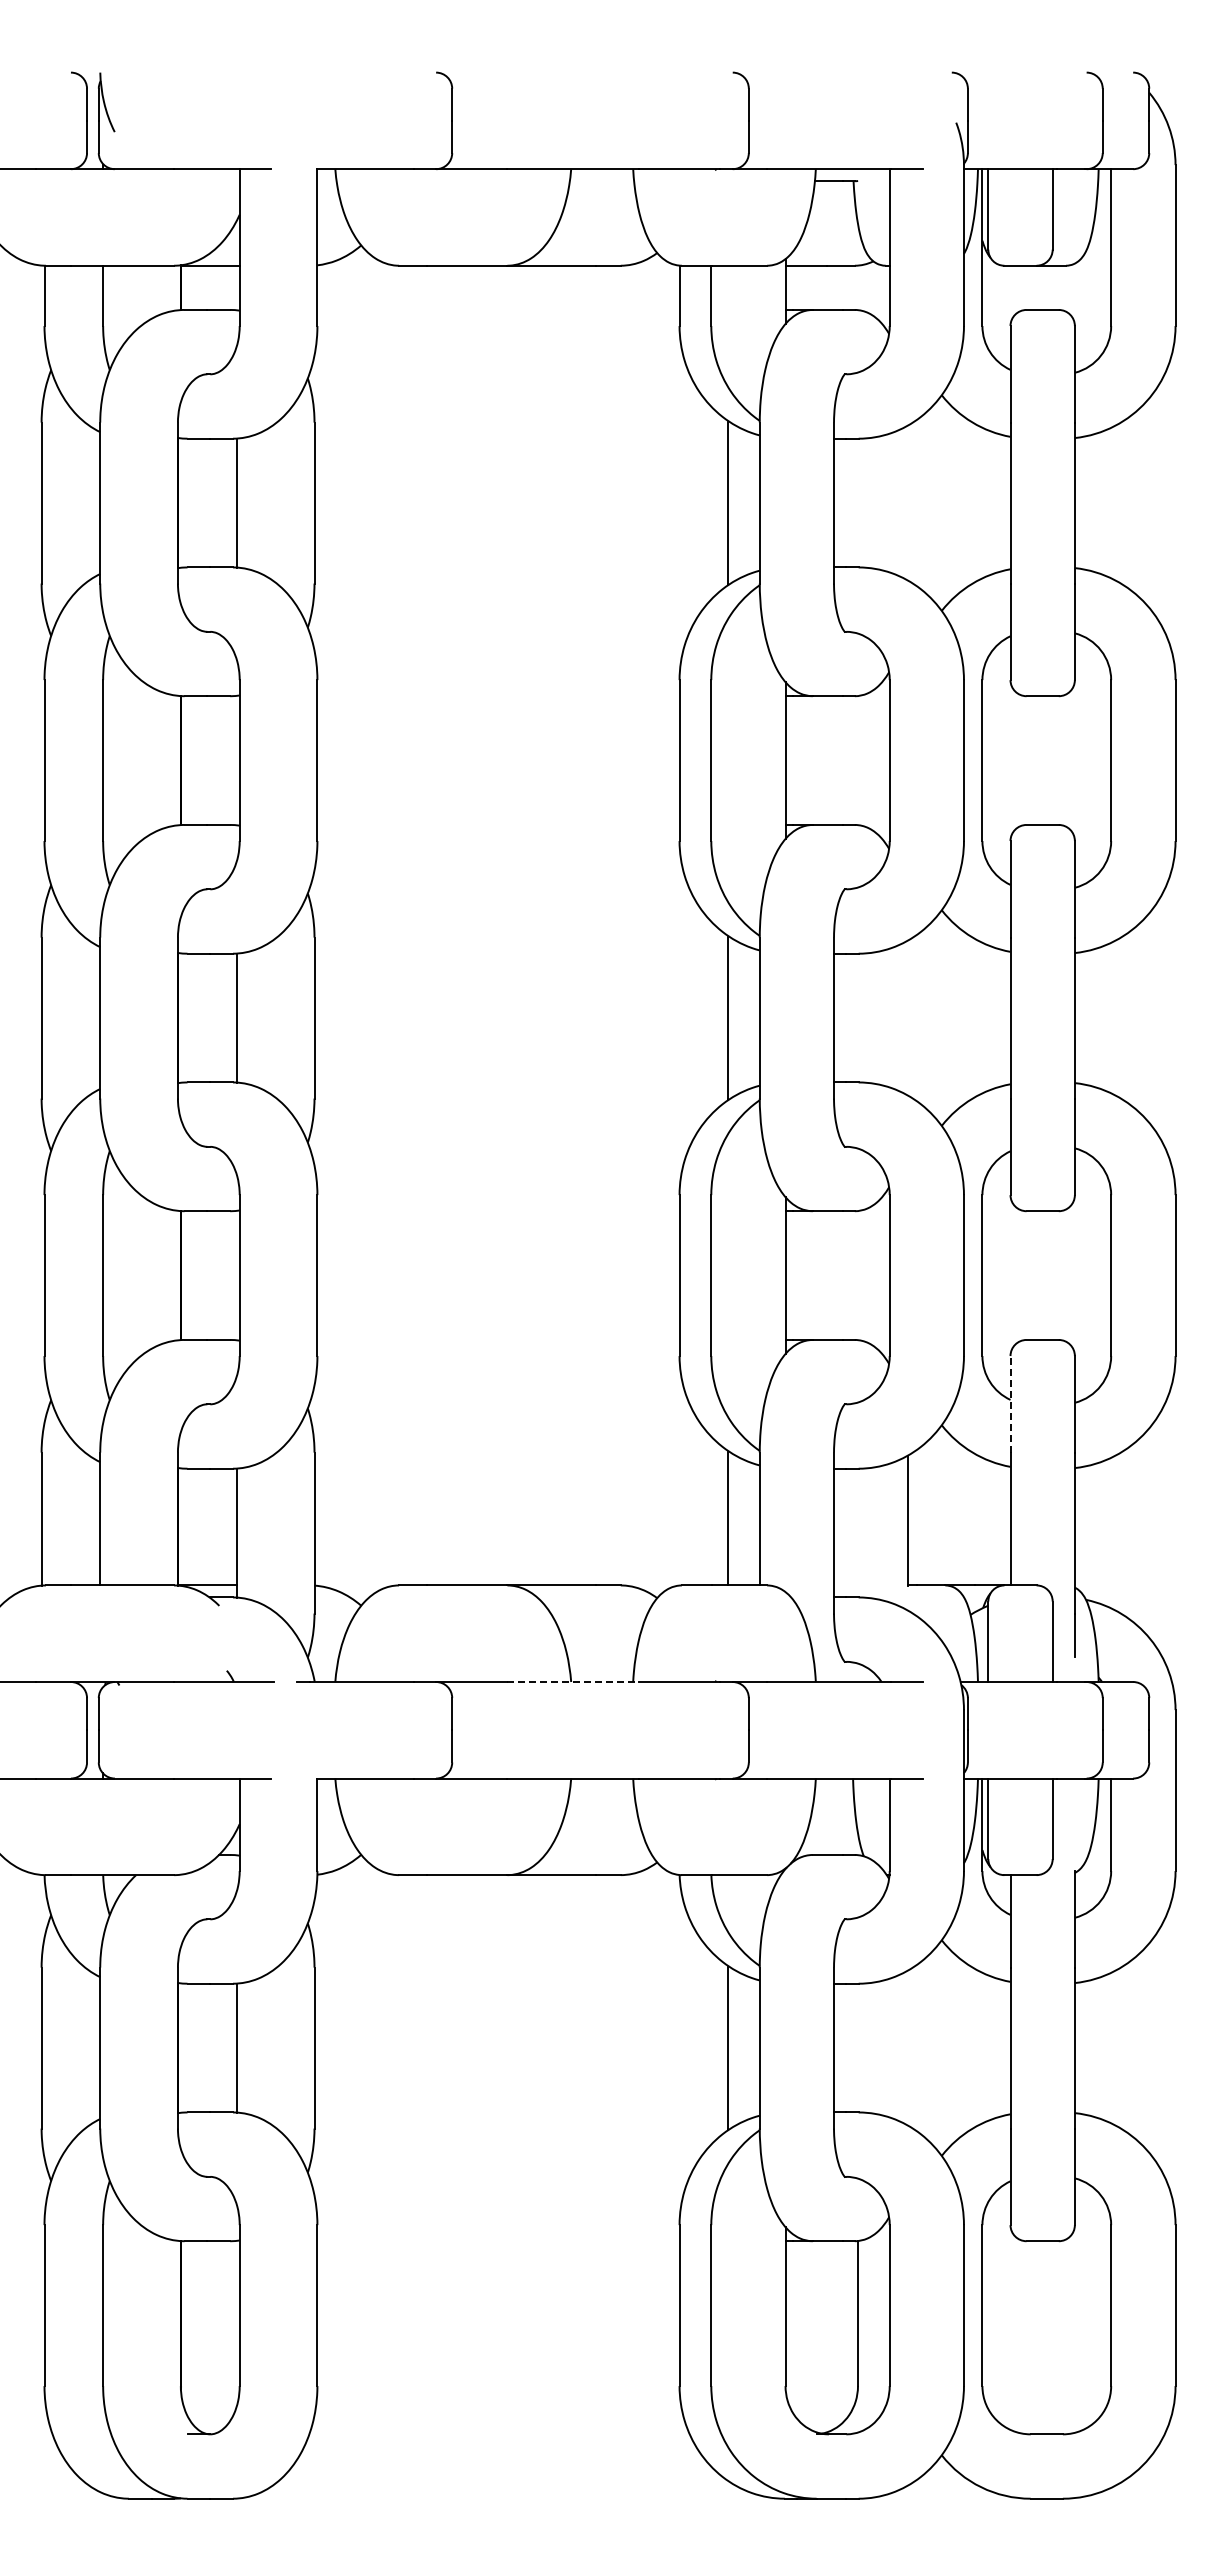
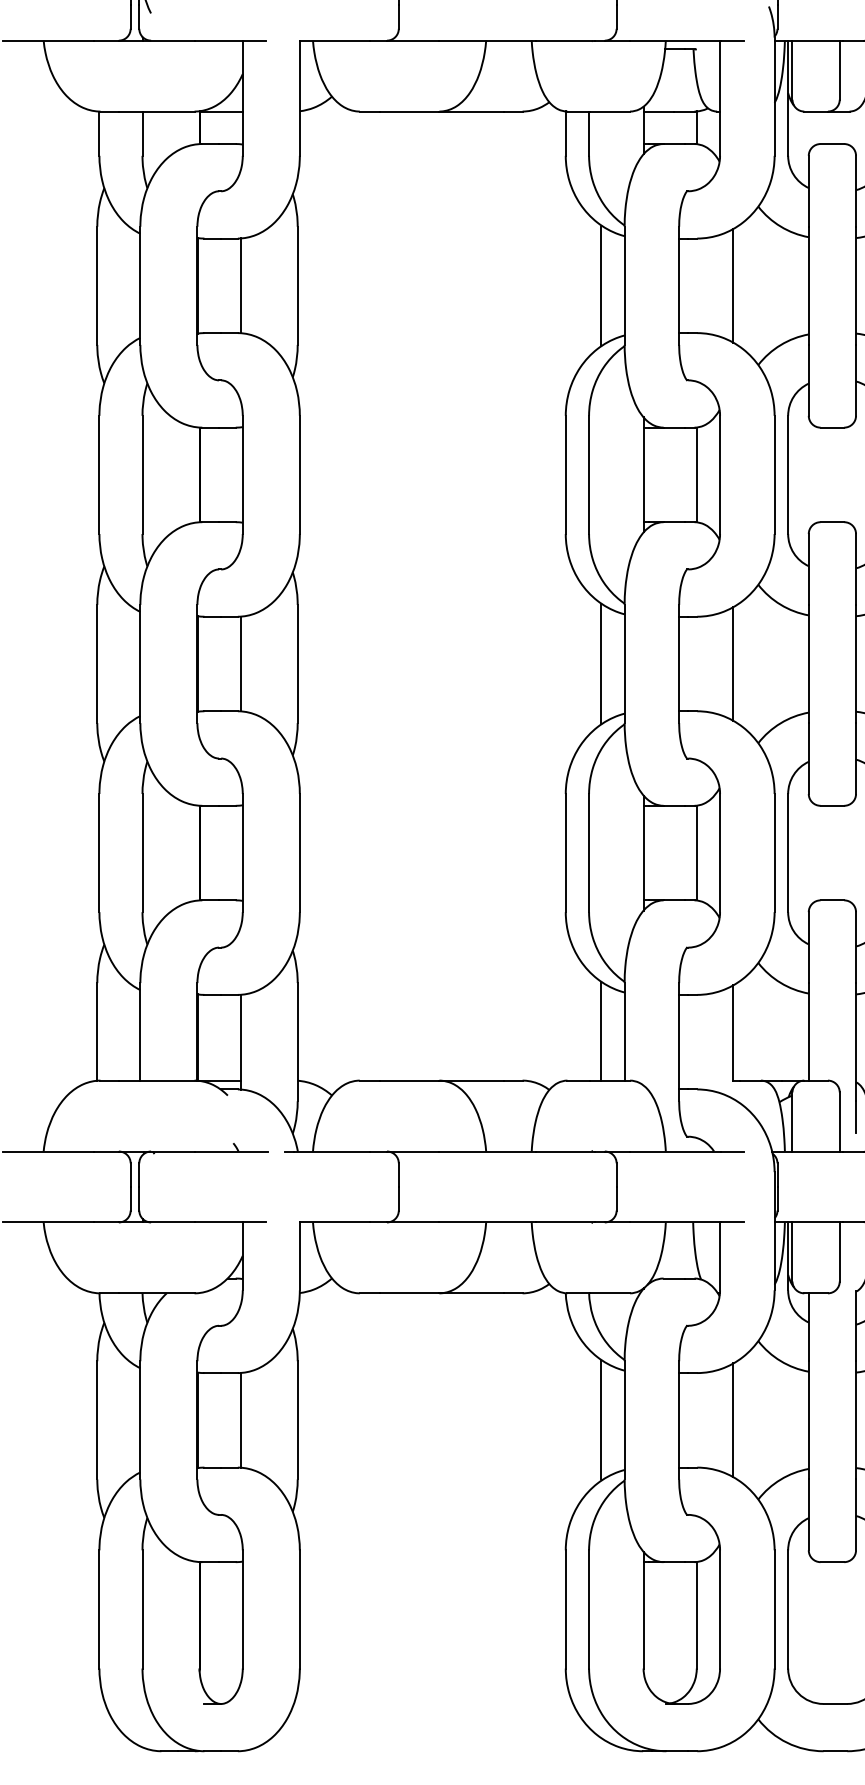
line: (858, 287) -> (697, 127), added
line: (907, 502) -> (733, 285), added
line: (858, 760) -> (697, 474), added
line: (907, 1017) -> (733, 663), added
line: (858, 1275) -> (697, 853), added
line: (1010, 1403) -> (808, 947), dashed -> solid
line: (573, 1682) -> (487, 1151), dashed -> solid
line: (907, 2047) -> (733, 1419), added

